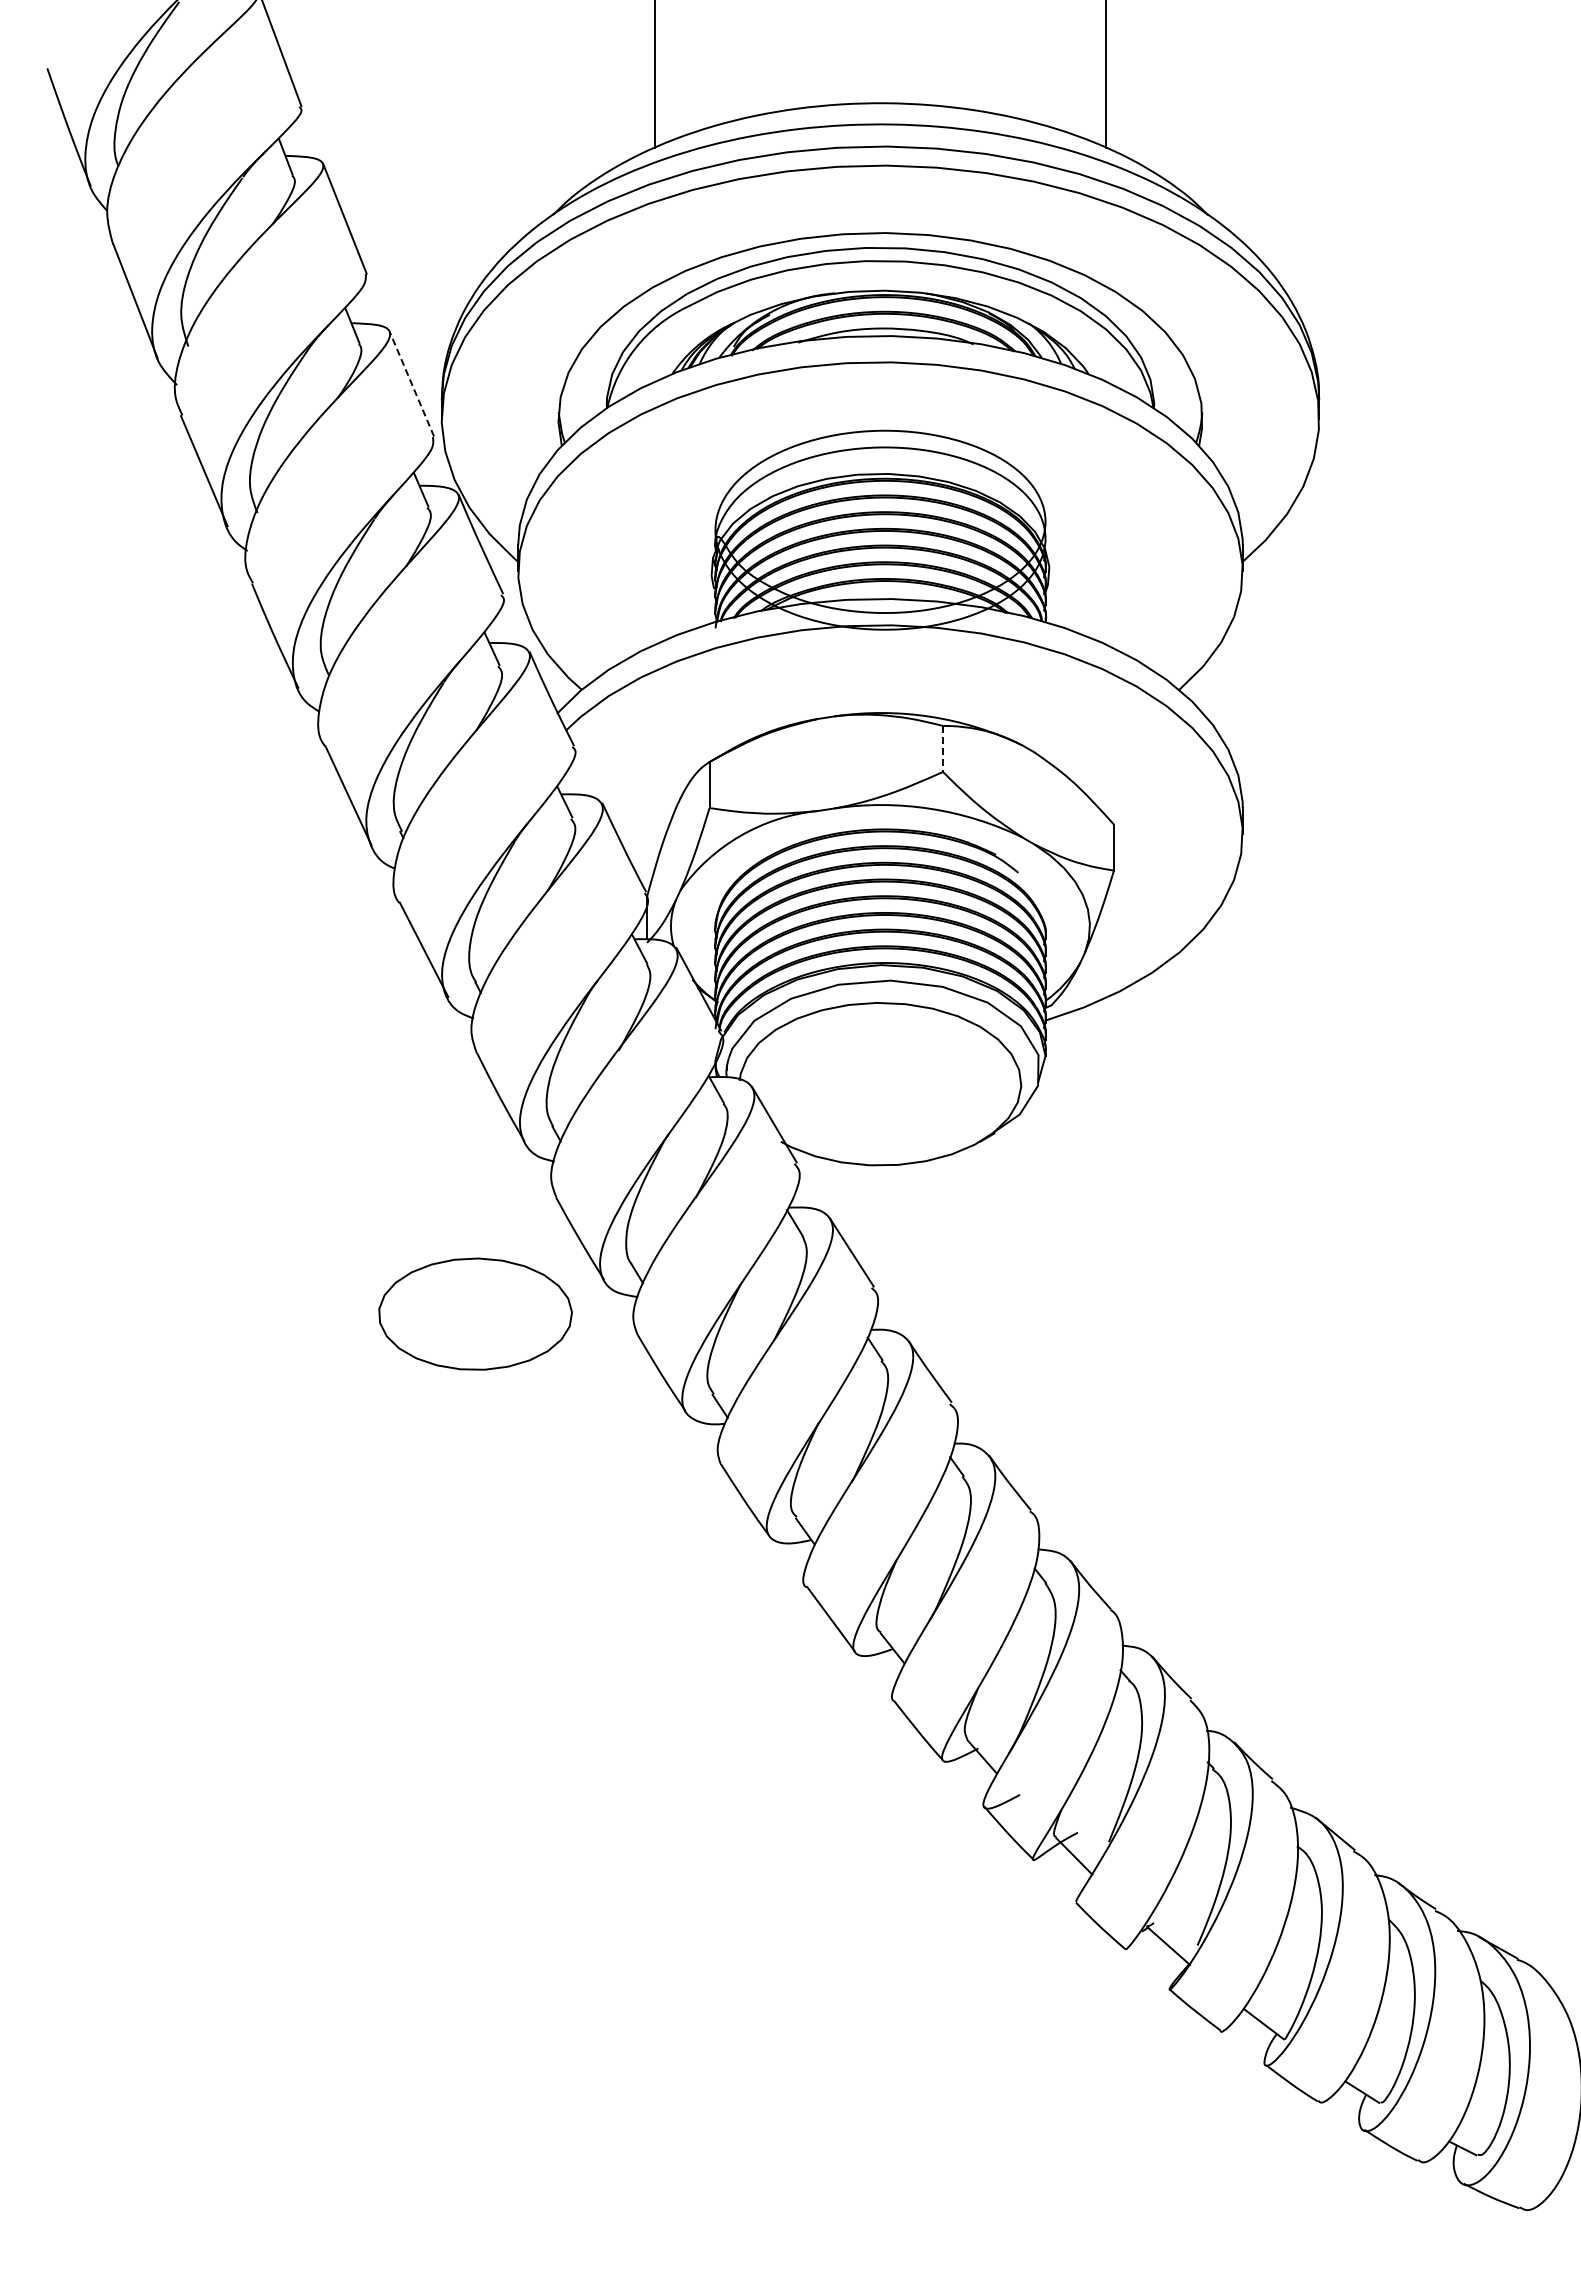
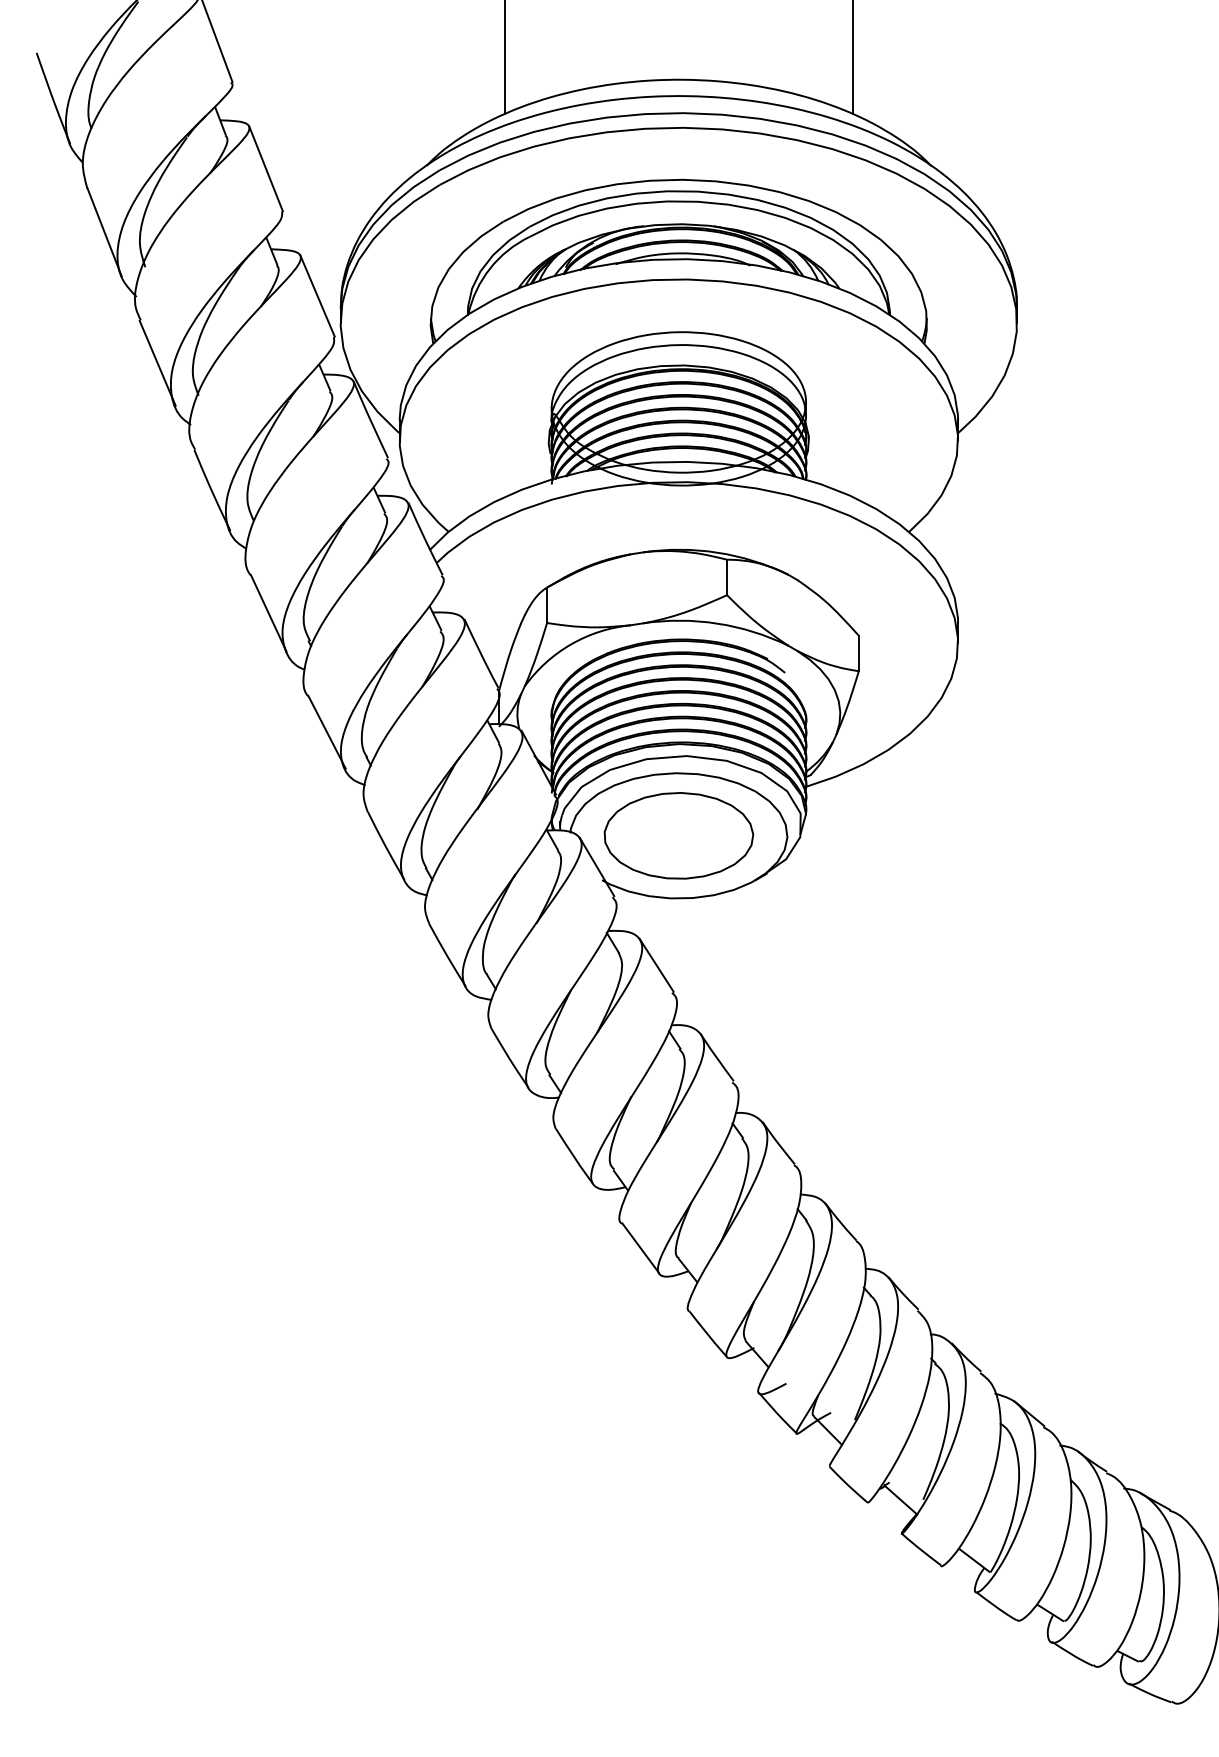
line: (411, 384) -> (317, 296), dashed -> solid
line: (943, 749) -> (727, 577), dashed -> solid
part: (475, 1313) -> (678, 835), moved

